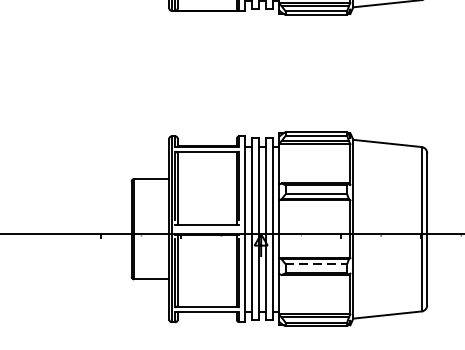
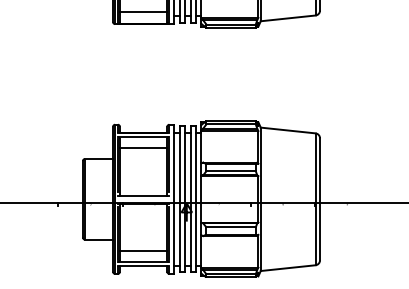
line: (207, 164) -> (143, 147), added
line: (316, 264) -> (231, 227), dashed -> solid
line: (207, 294) -> (143, 251), added

